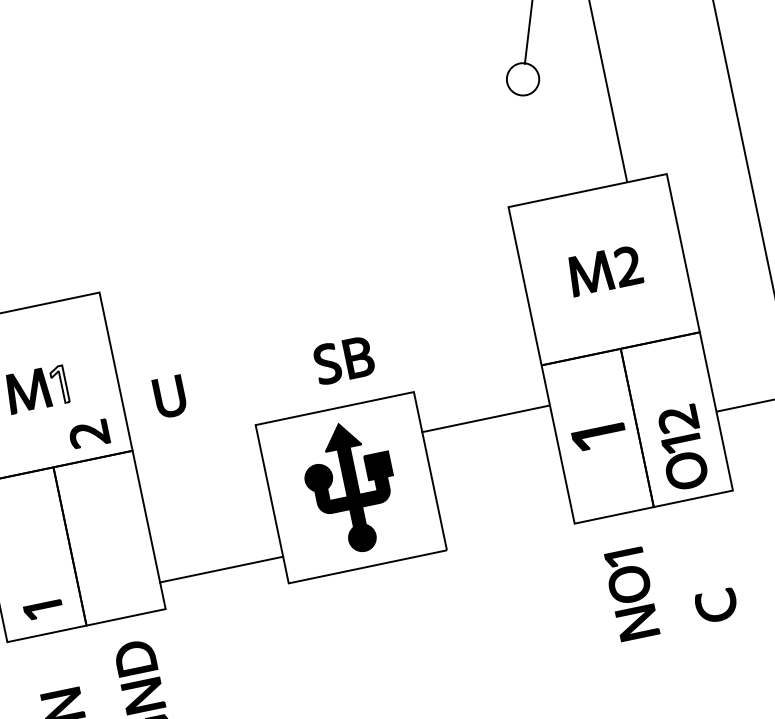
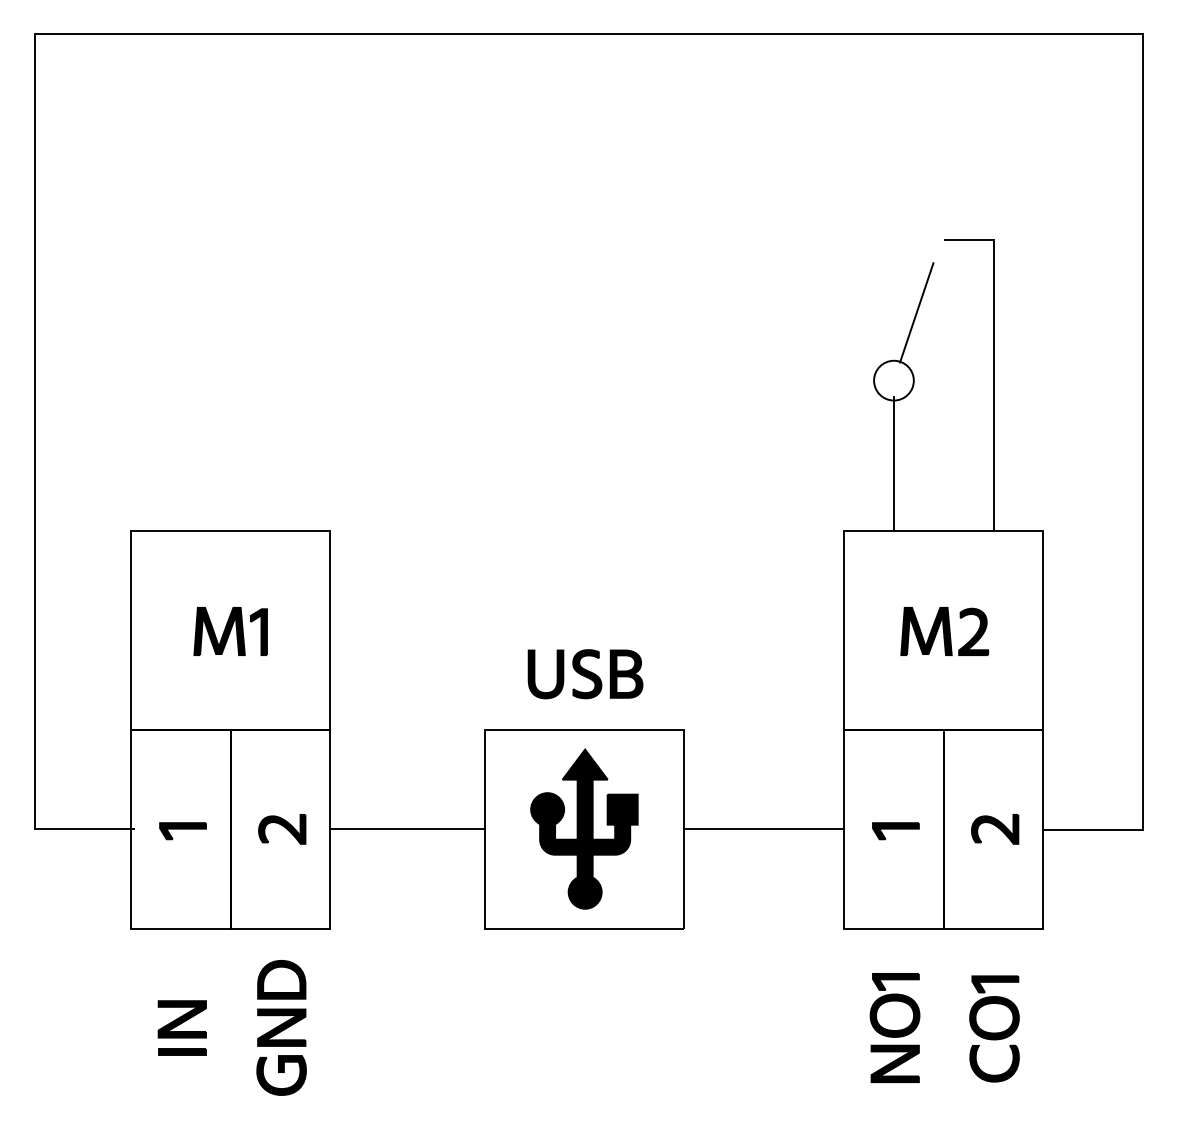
line: (536, 145) -> (893, 463), added
fill: (59, 385) -> (258, 632), added
part: (161, 398) -> (535, 674), moved
line: (484, 419) -> (762, 829), moved
part: (89, 434) -> (282, 829), moved
part: (599, 437) -> (895, 831), size x0.71
part: (684, 462) -> (994, 1007), moved
line: (221, 569) -> (407, 829), moved
part: (43, 610) -> (182, 831), moved

